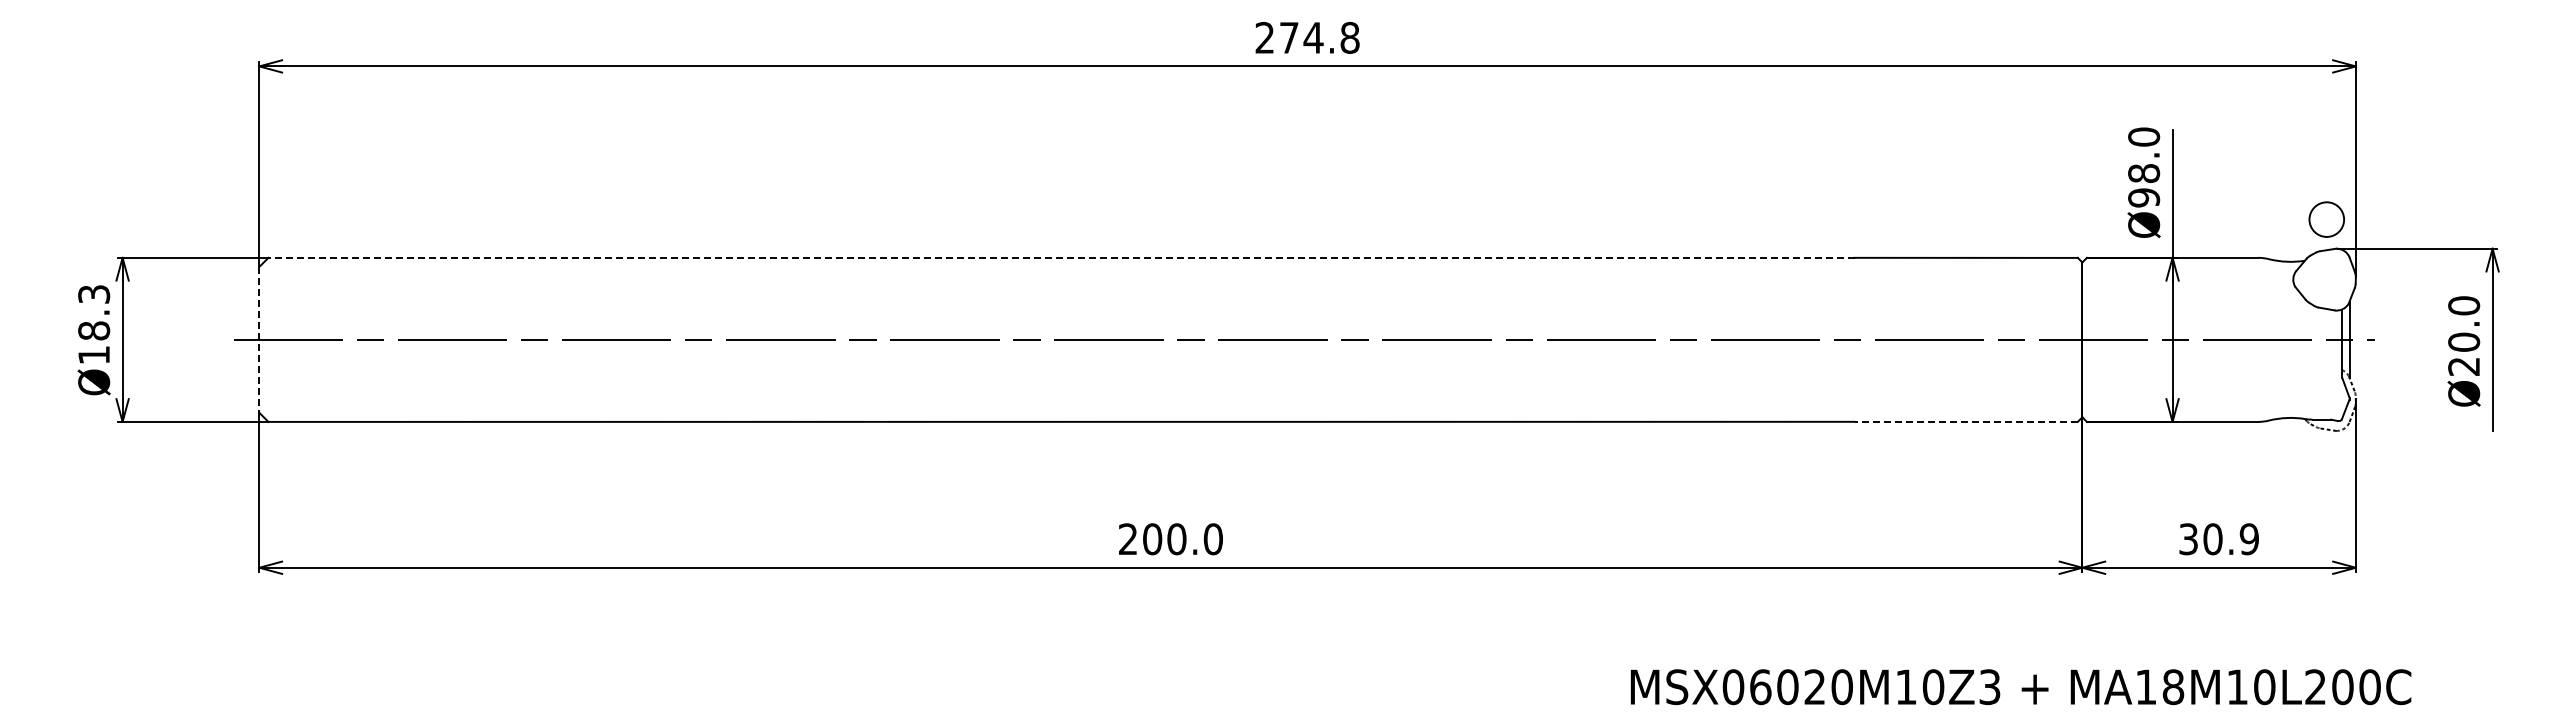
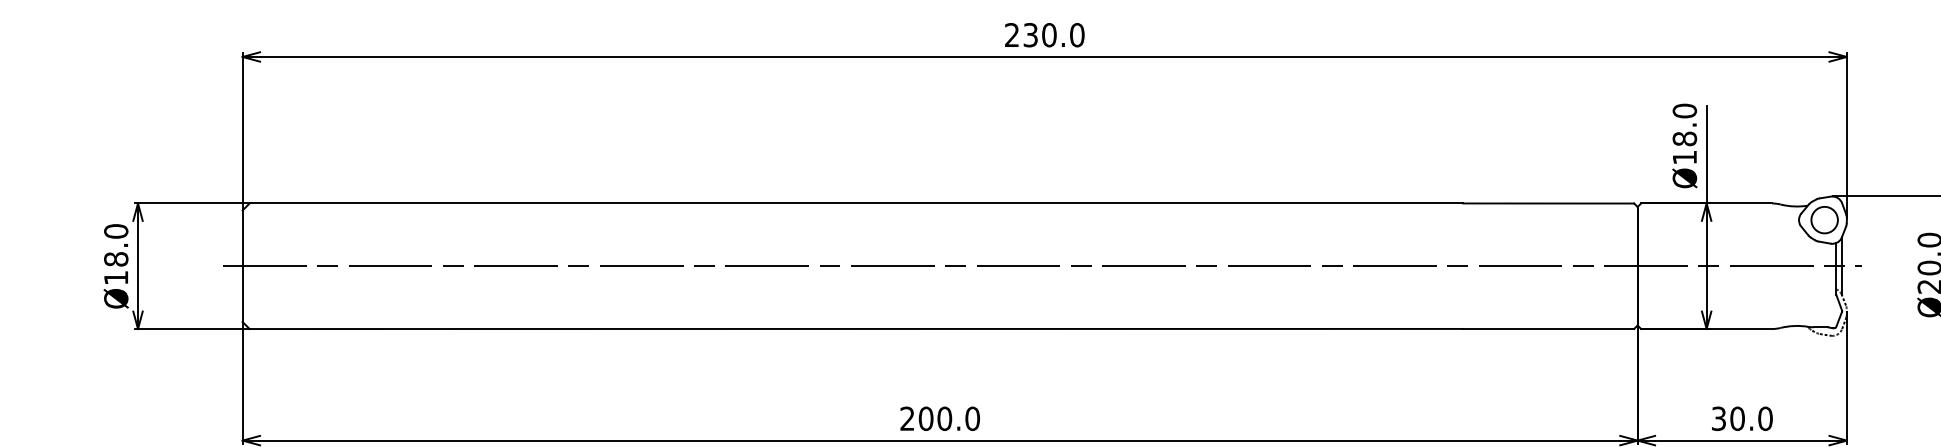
text: (1319, 37) -> (1053, 34), 274.8 -> 230.0
text: (2144, 197) -> (1685, 157), Ø98.0 -> Ø18.0
circle: (2326, 219) -> (1824, 220), moved
line: (1061, 257) -> (856, 203), dashed -> solid
text: (94, 293) -> (116, 230), Ø18.3 -> Ø18.0
line: (259, 339) -> (242, 265), dashed -> solid
line: (1966, 421) -> (1548, 328), dashed -> solid
text: (2249, 539) -> (1765, 418), 30.9 -> 30.0

